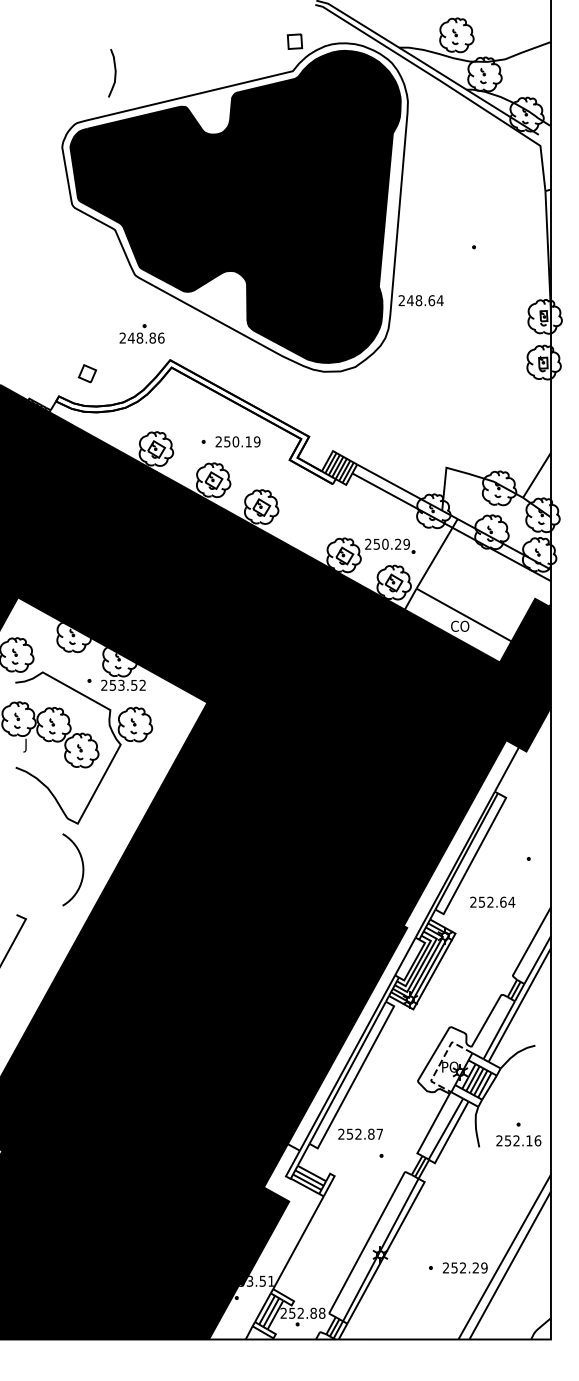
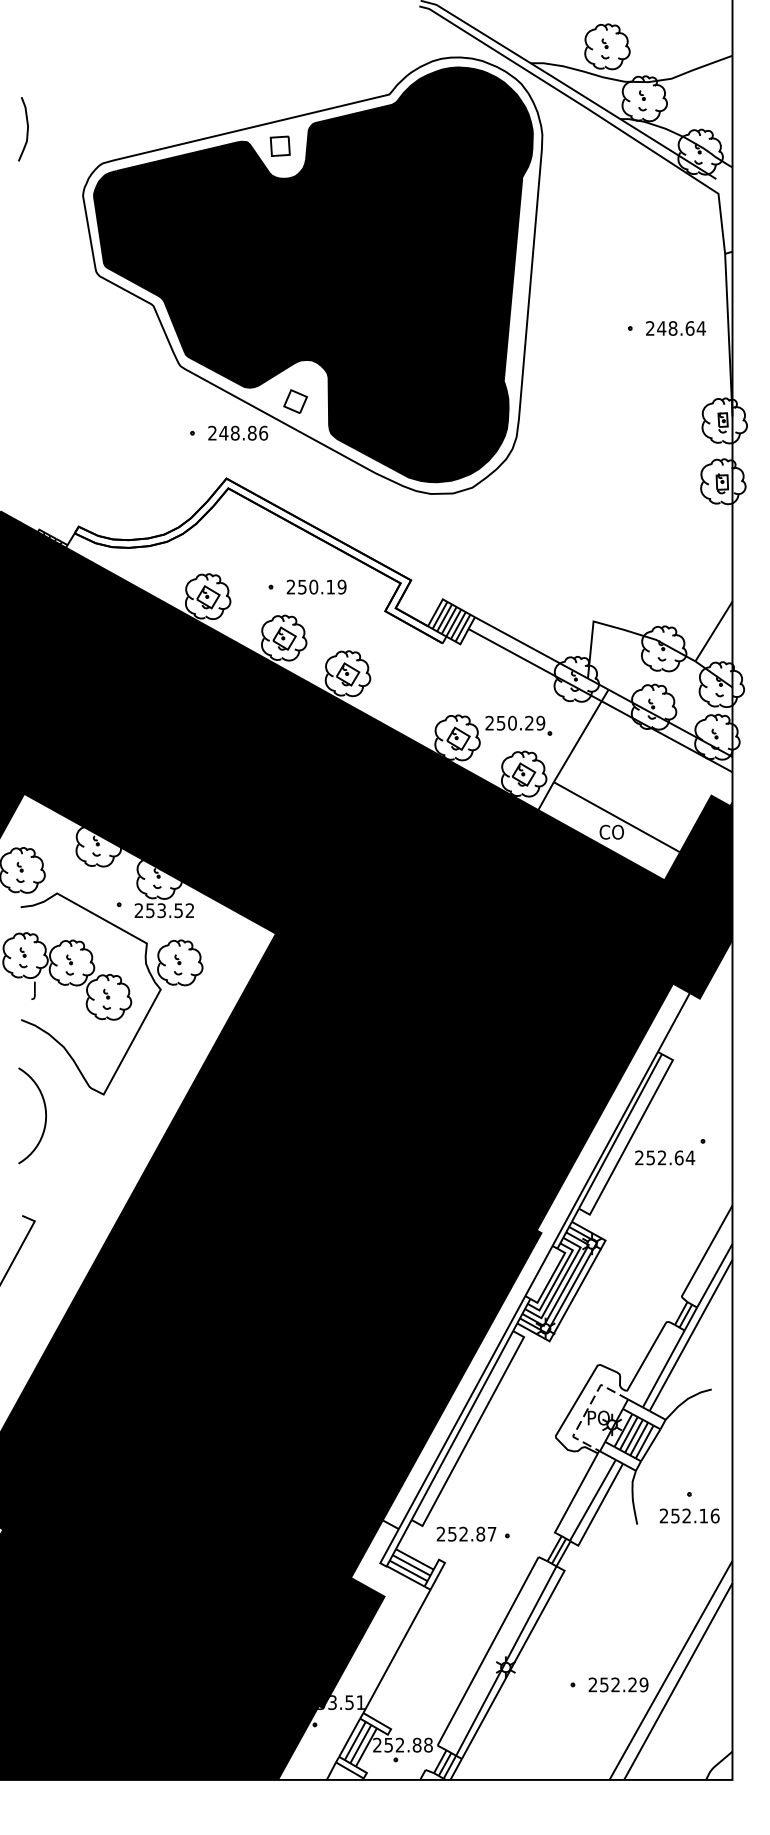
part: (294, 41) -> (279, 145), moved
curve: (114, 74) -> (26, 130), moved
text: (421, 300) -> (676, 328), moved
text: (142, 337) -> (238, 432), moved
part: (87, 373) -> (295, 401), moved
curve: (82, 869) -> (45, 1115), moved
text: (493, 901) -> (665, 1157), moved
text: (360, 1133) -> (466, 1533), moved

